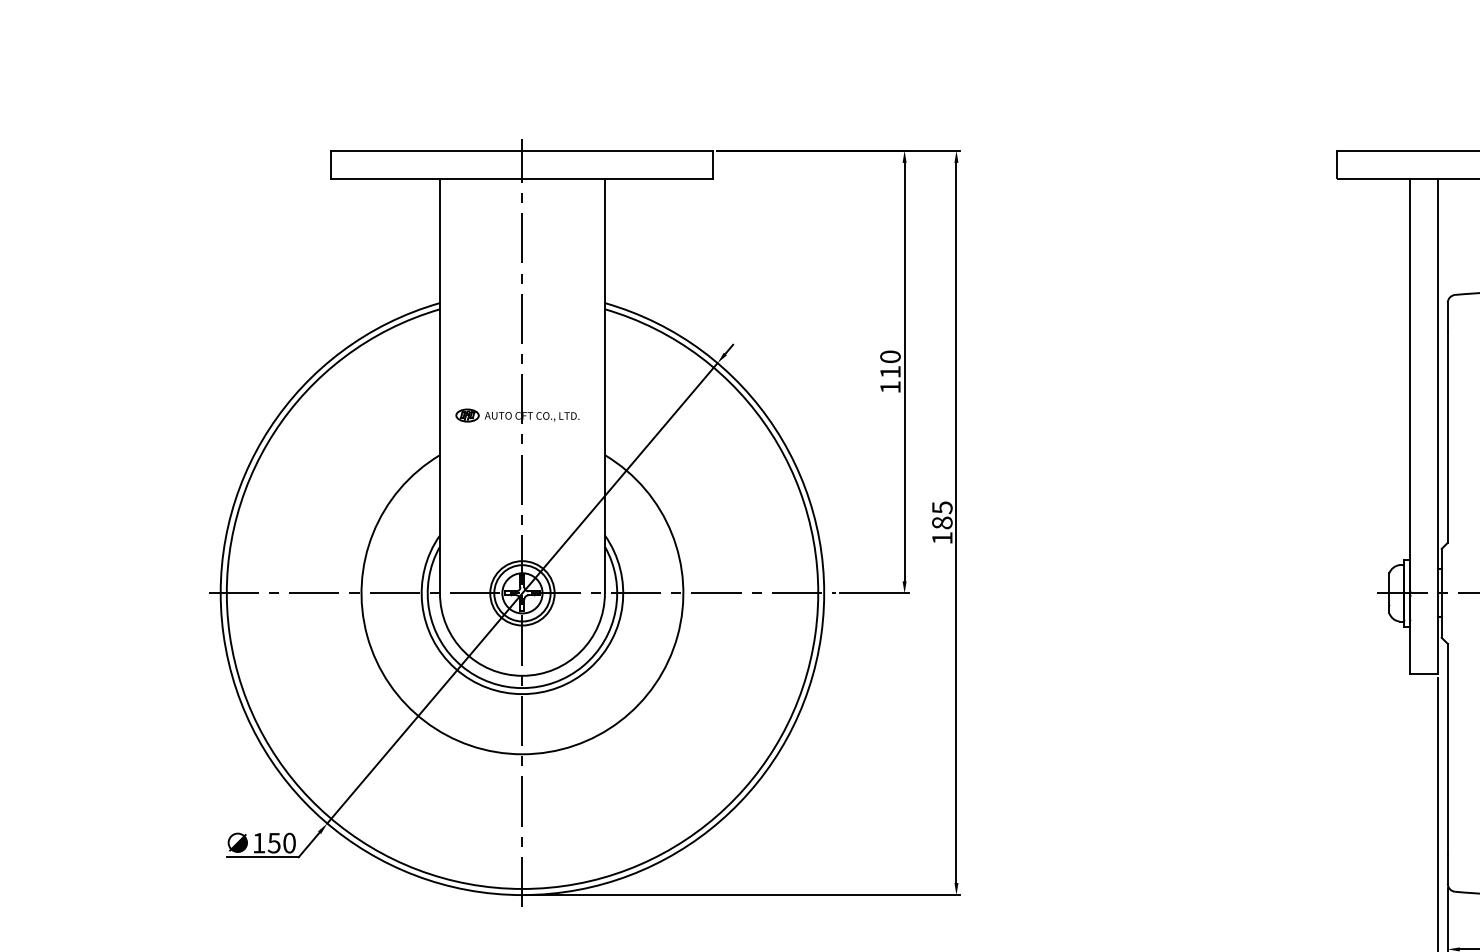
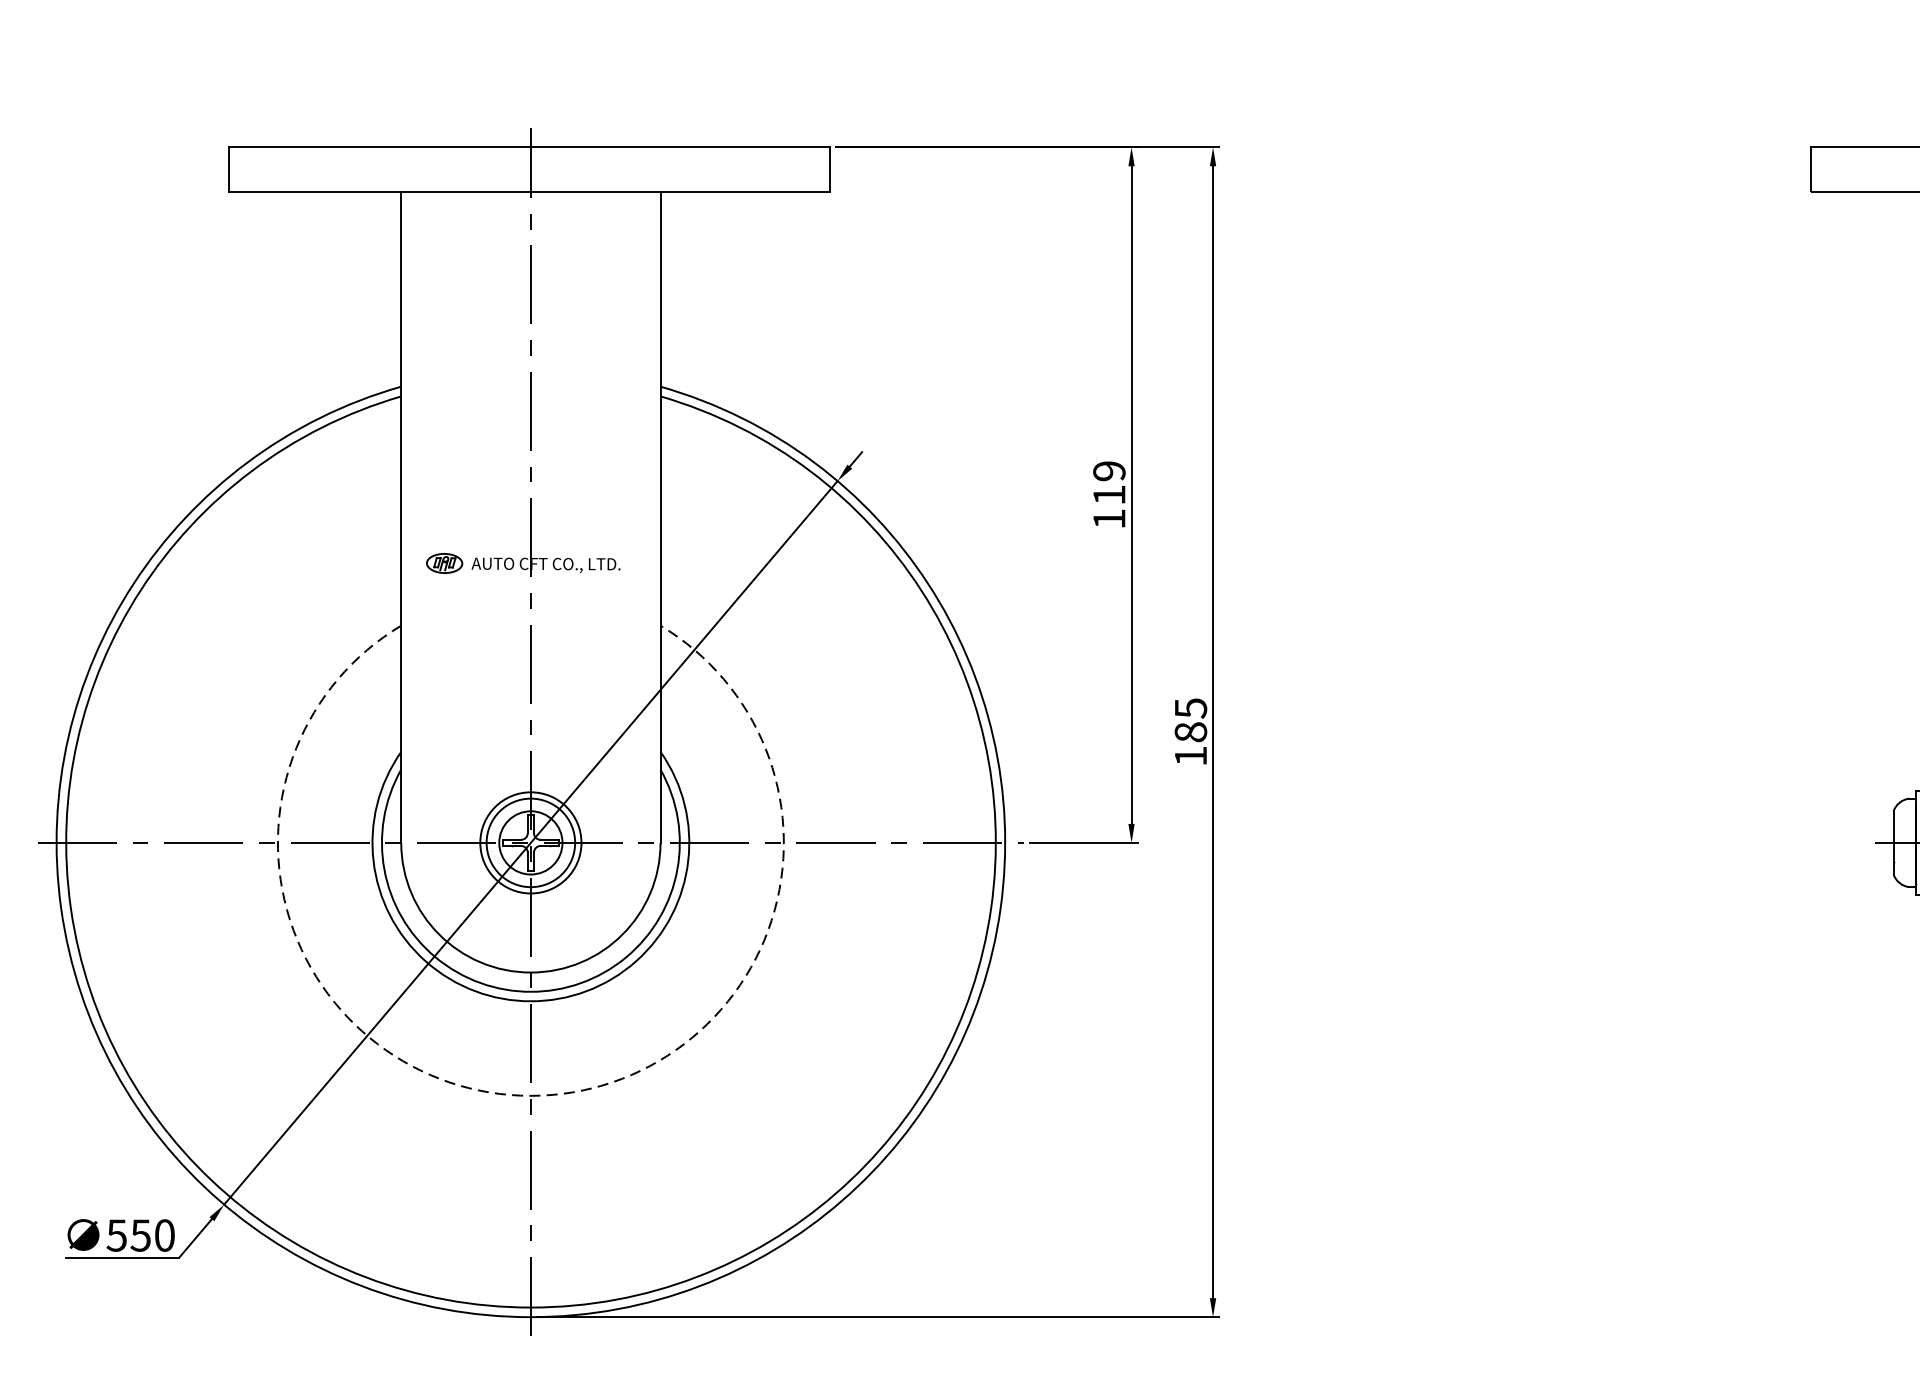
text: (890, 356) -> (1109, 470), 110 -> 119
arc: (522, 754) -> (530, 1096), solid -> dashed
text: (258, 843) -> (116, 1236), 150 -> 550

